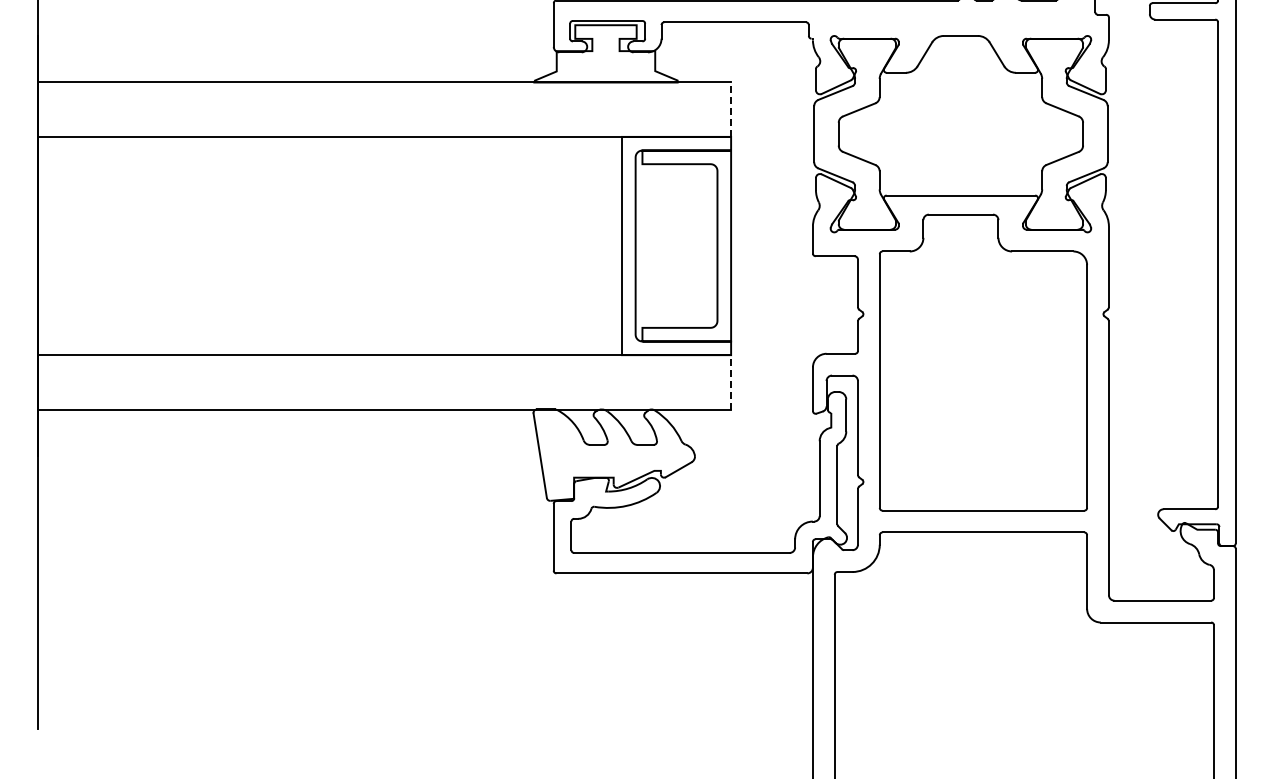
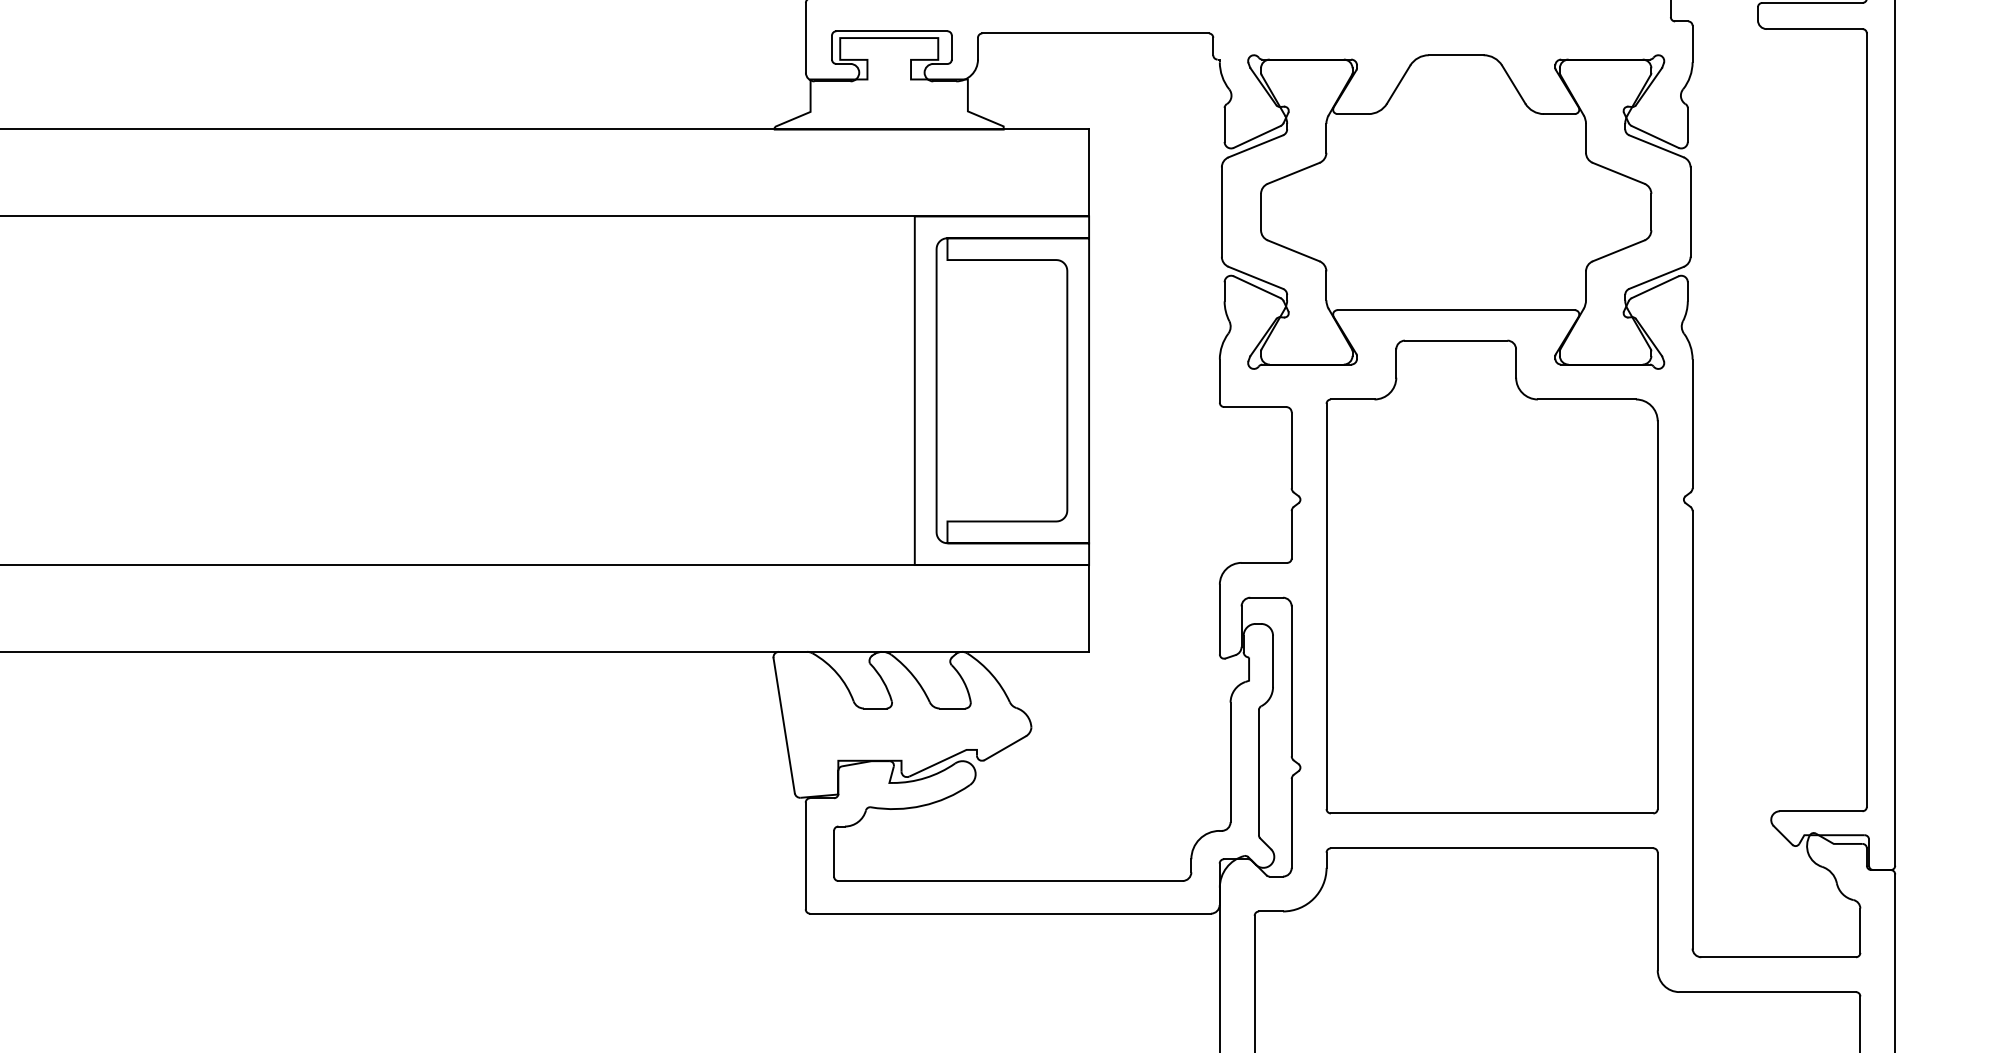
line: (731, 109) -> (1089, 172), dashed -> solid
line: (731, 381) -> (1089, 607), dashed -> solid

